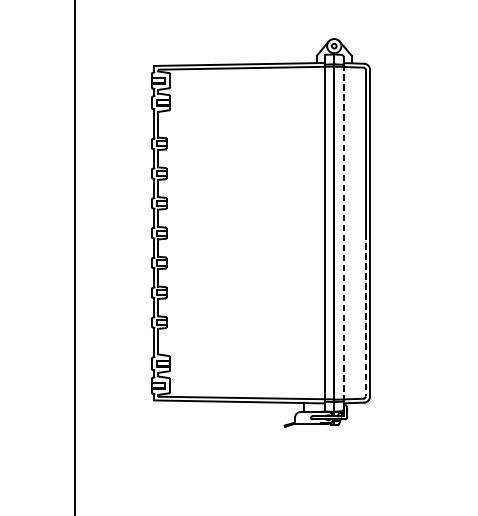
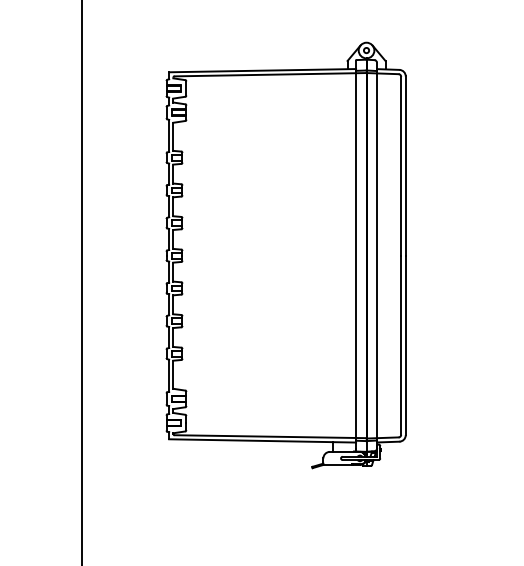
line: (344, 232) -> (377, 255), dashed -> solid
line: (366, 314) -> (401, 345), dashed -> solid

